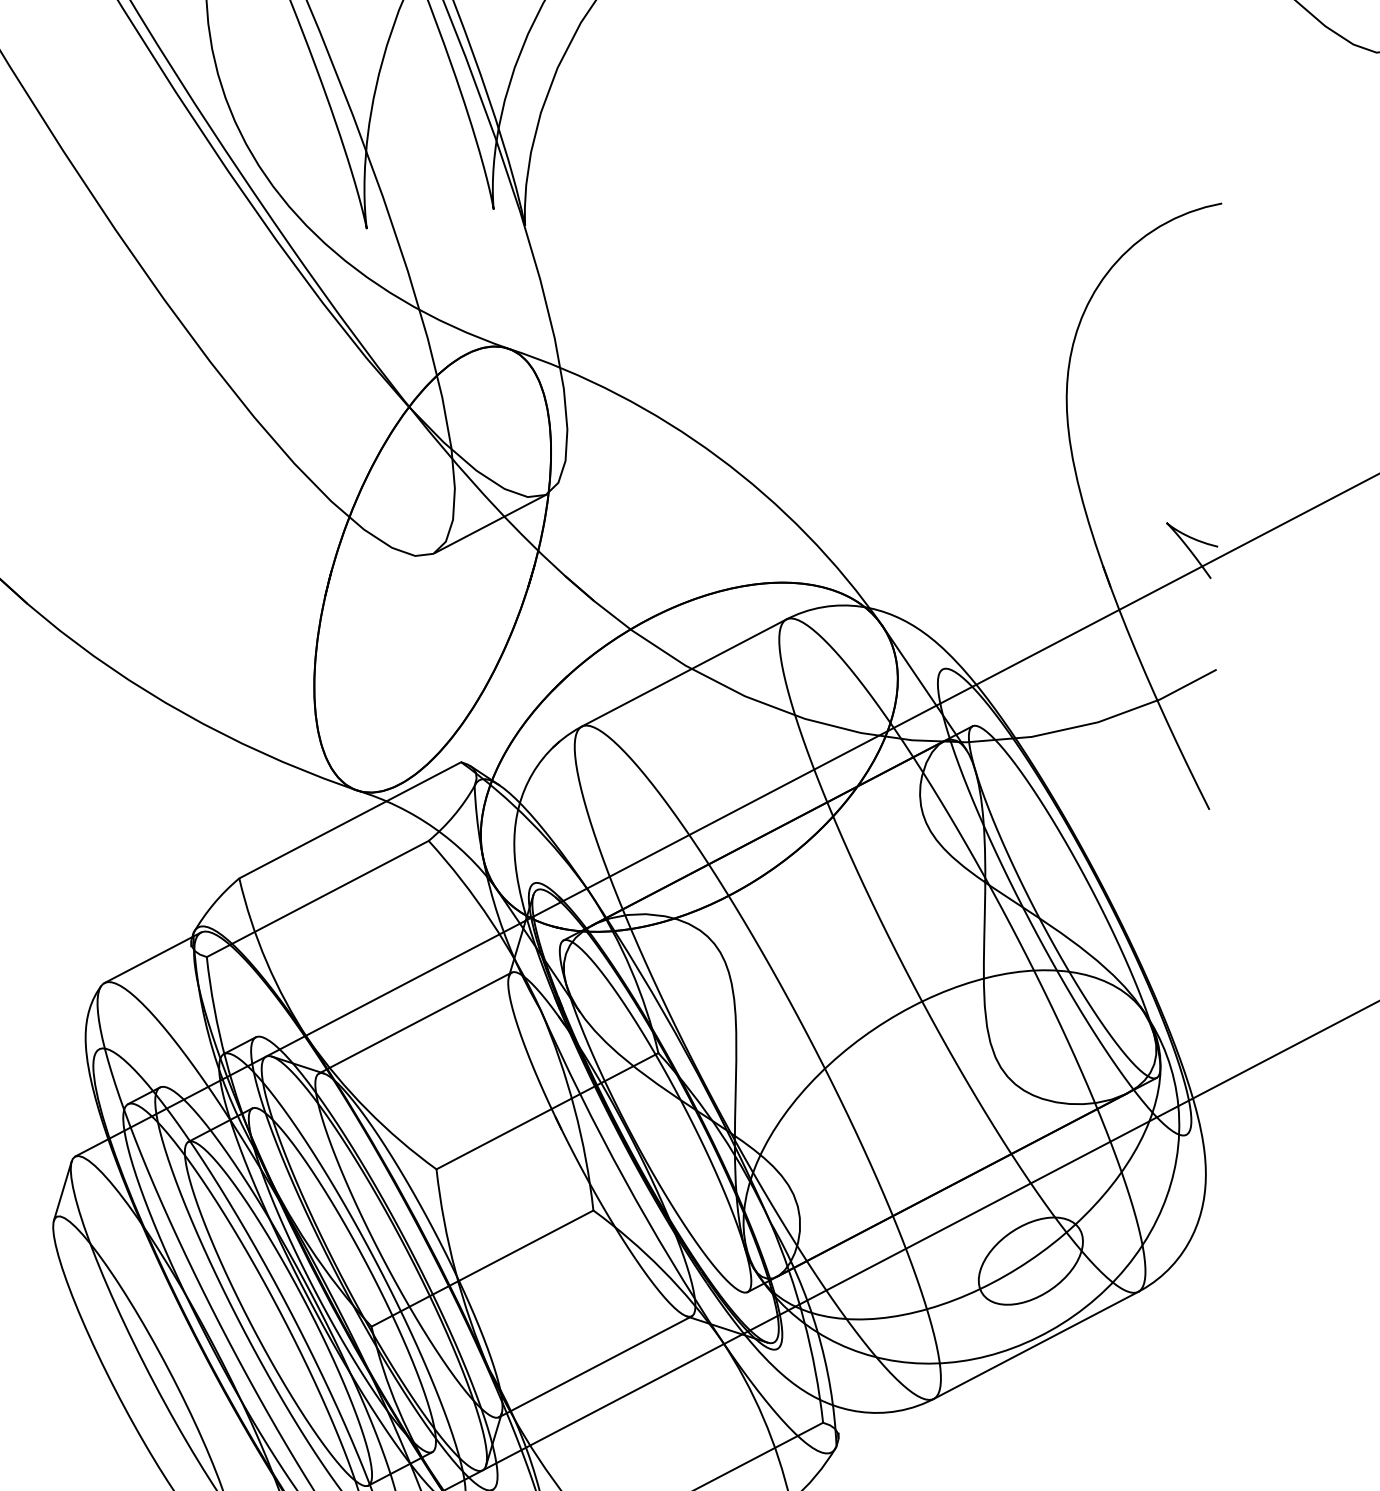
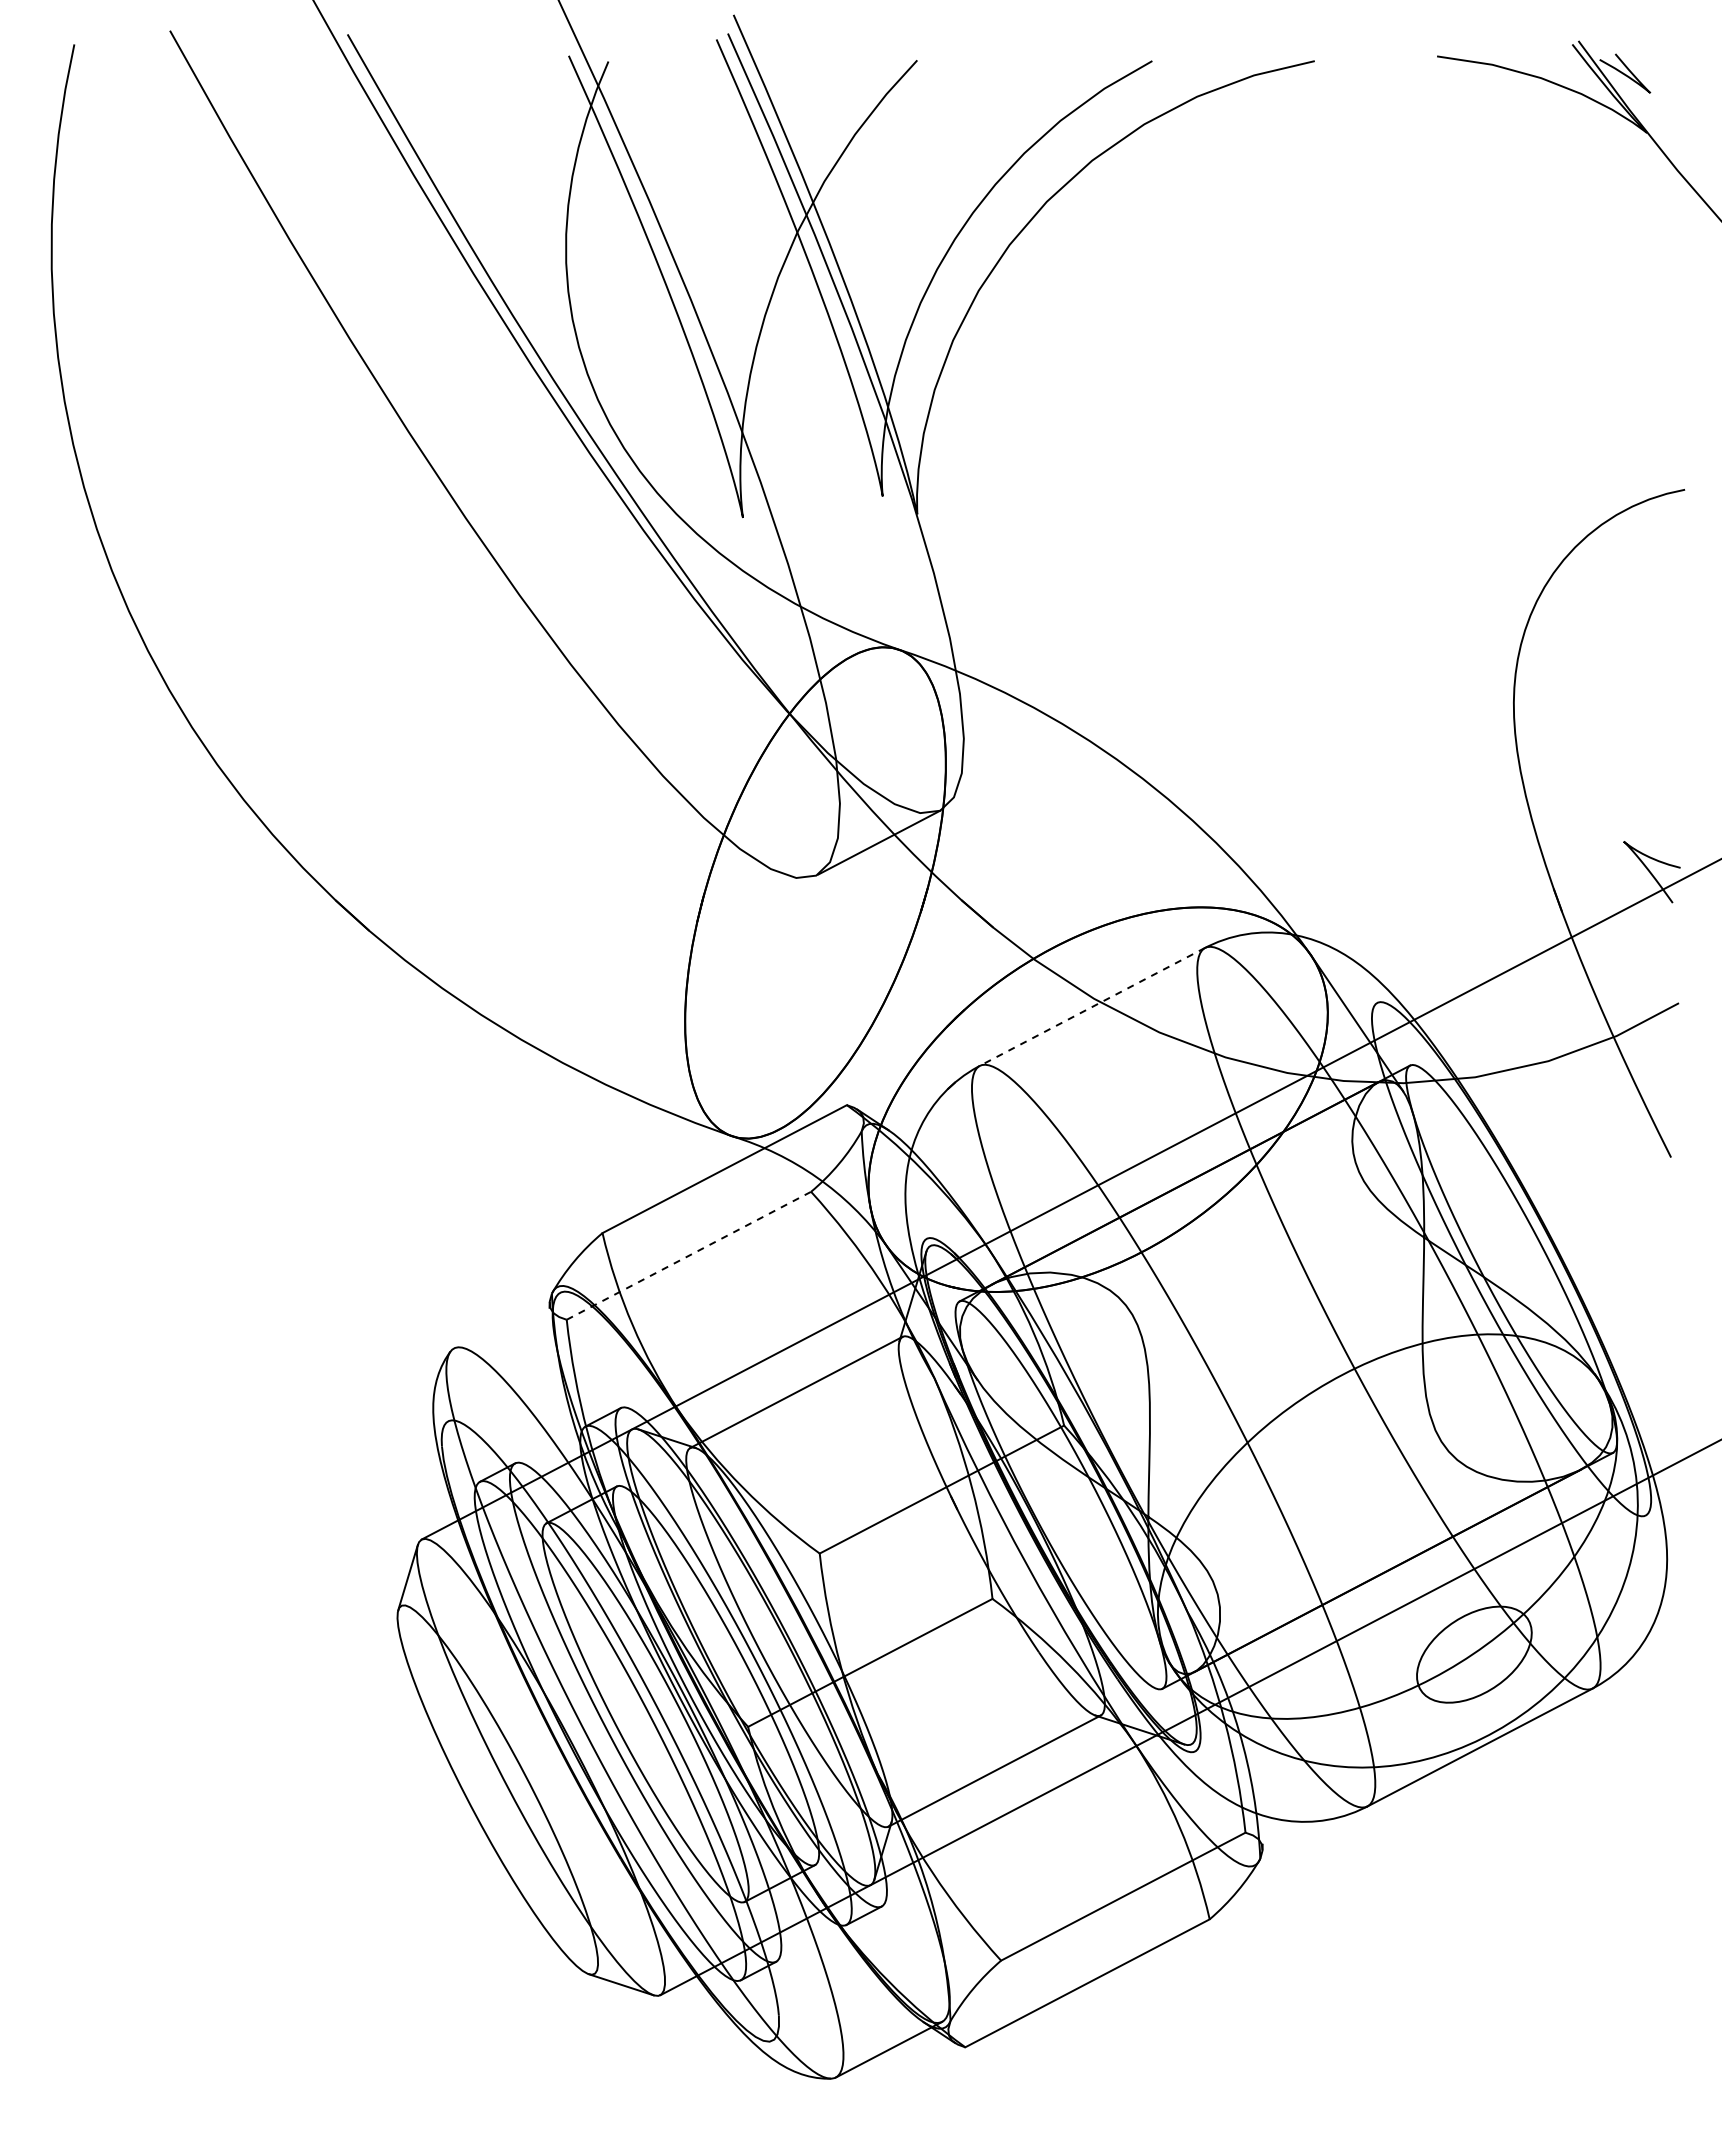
line: (683, 673) -> (1091, 1007), solid -> dashed
line: (317, 898) -> (688, 1255), solid -> dashed
line: (153, 957) -> (507, 1320), removed

